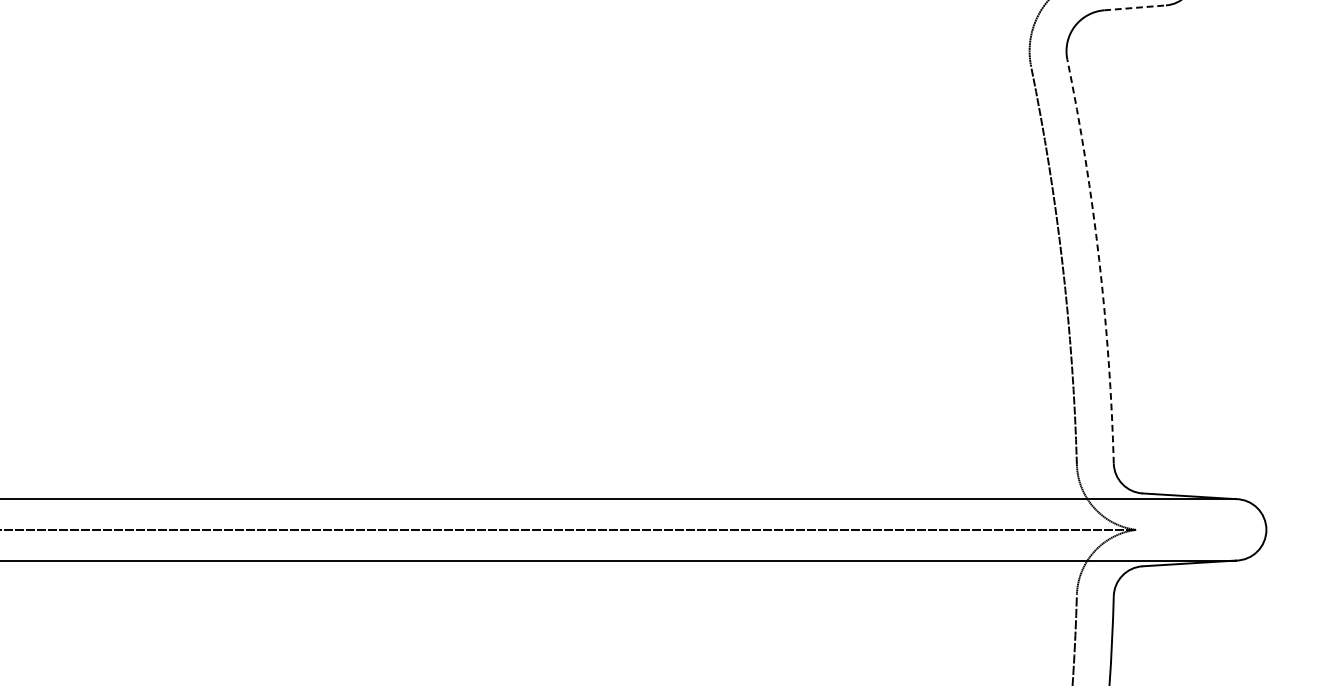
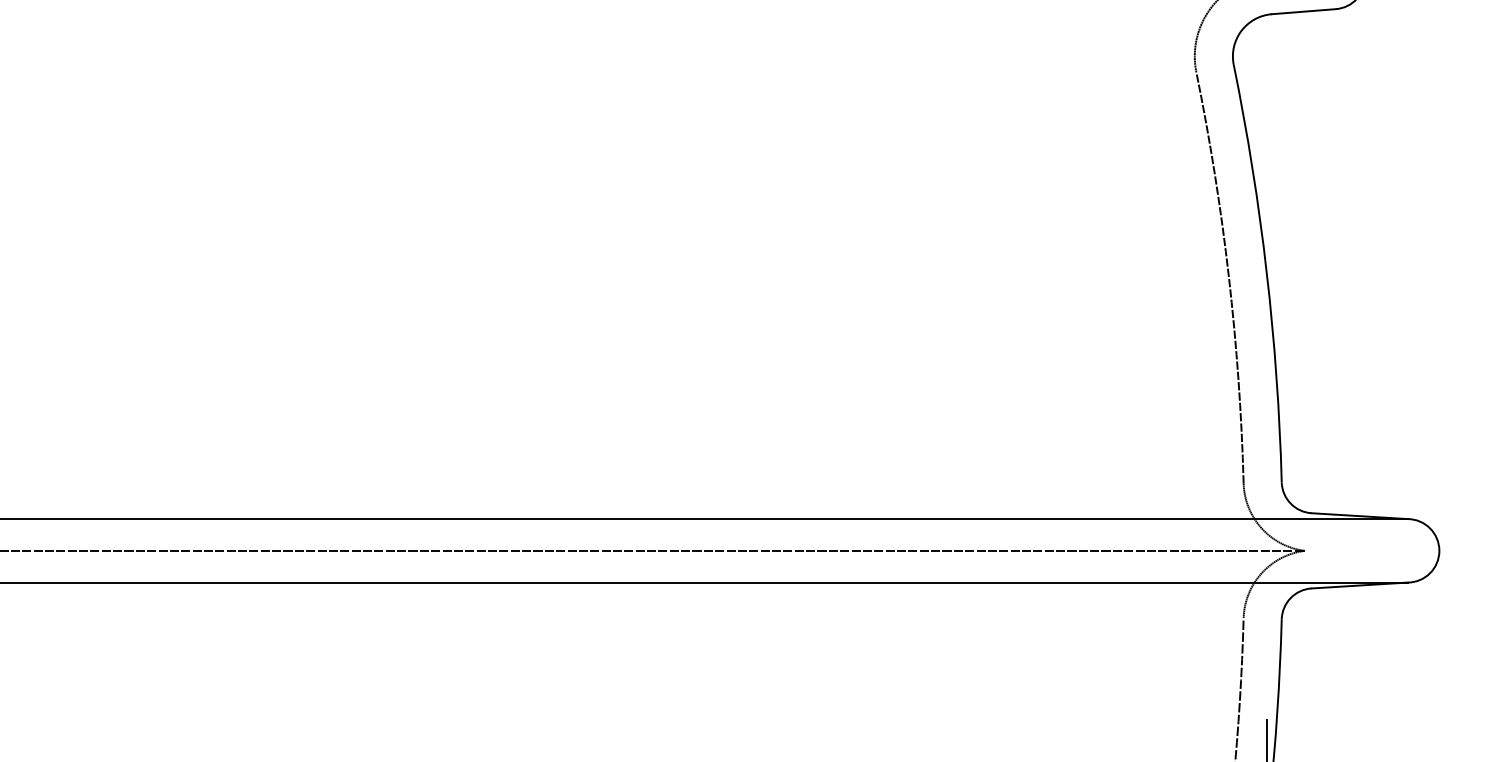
line: (1134, 7) -> (1303, 11), dashed -> solid
arc: (1099, 260) -> (1266, 272), dashed -> solid

